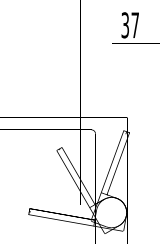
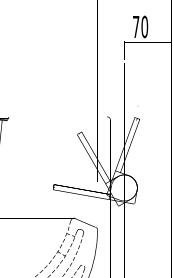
text: (130, 24) -> (140, 26), 37 -> 70

